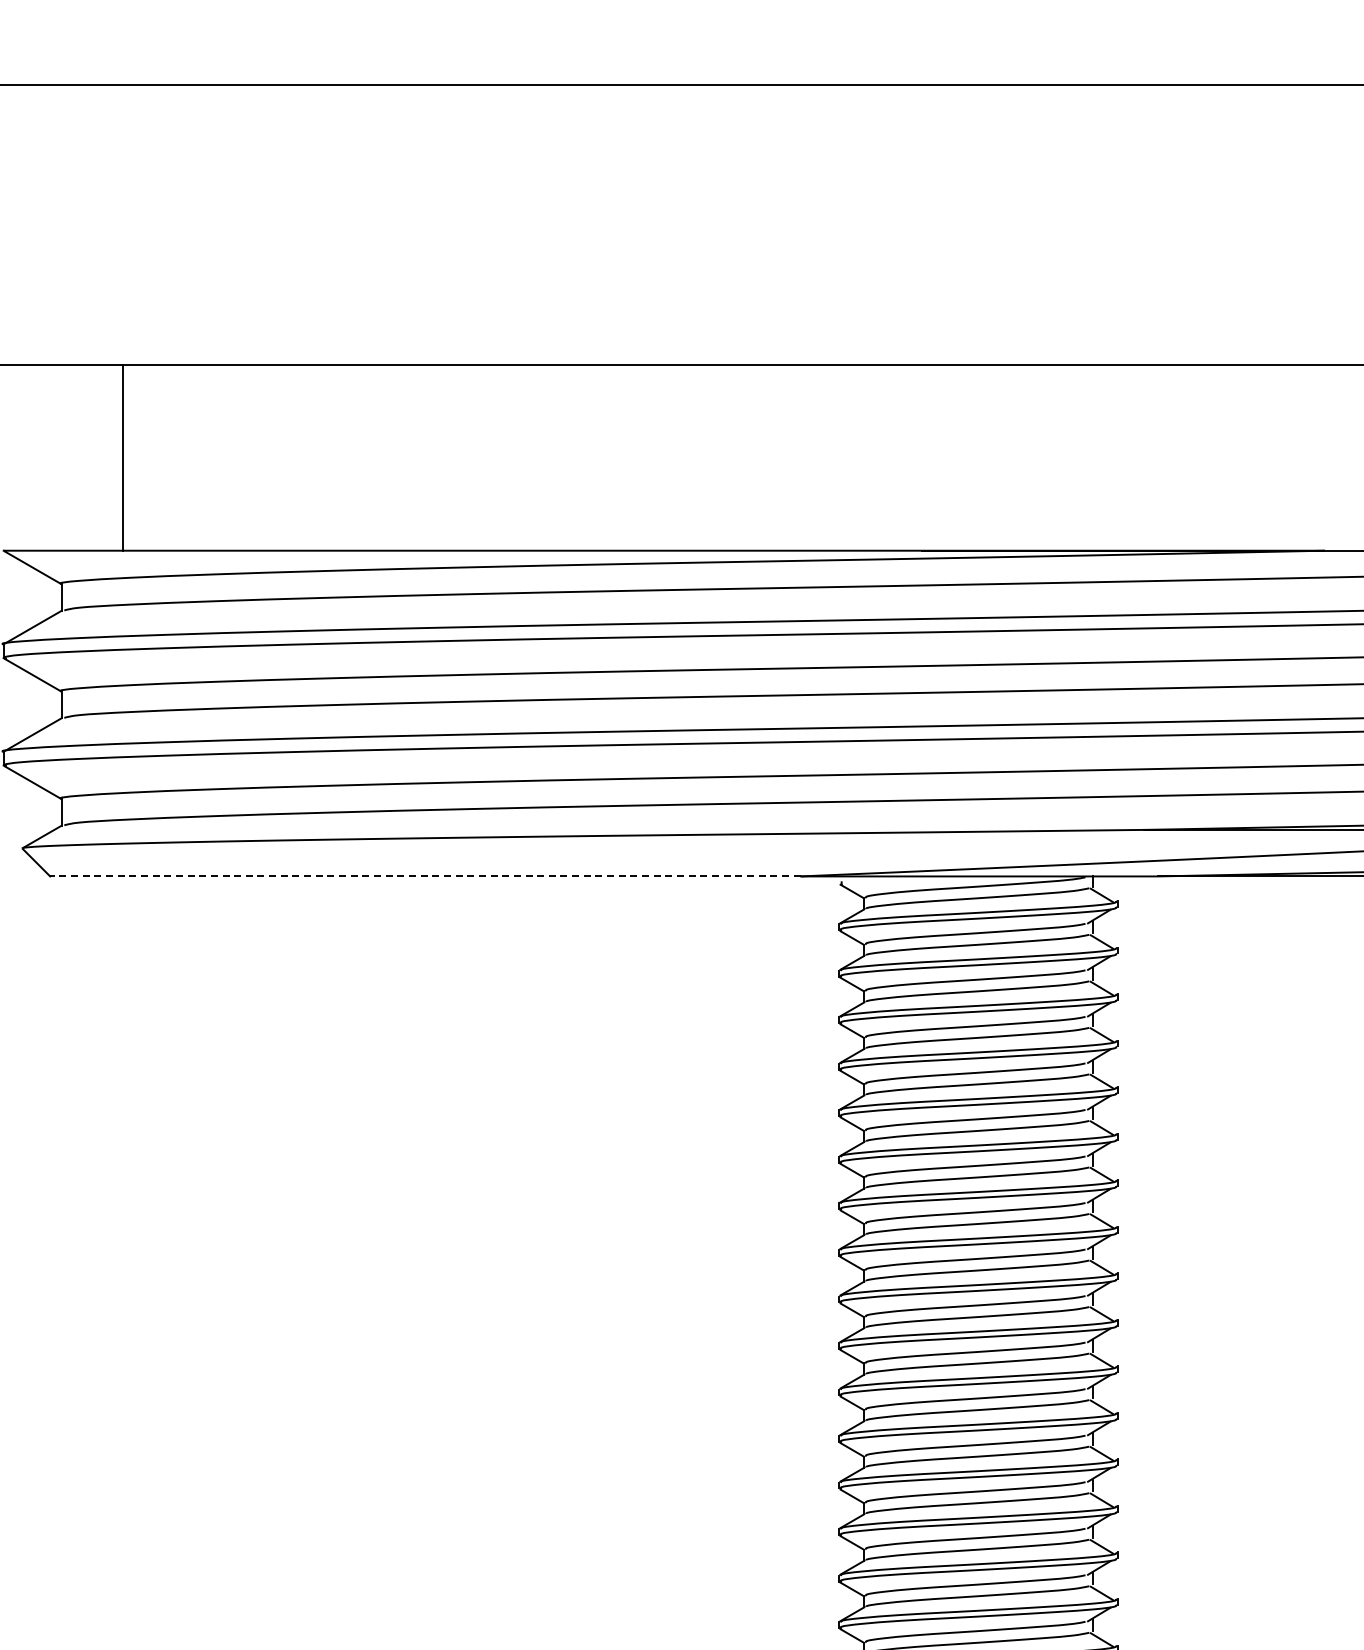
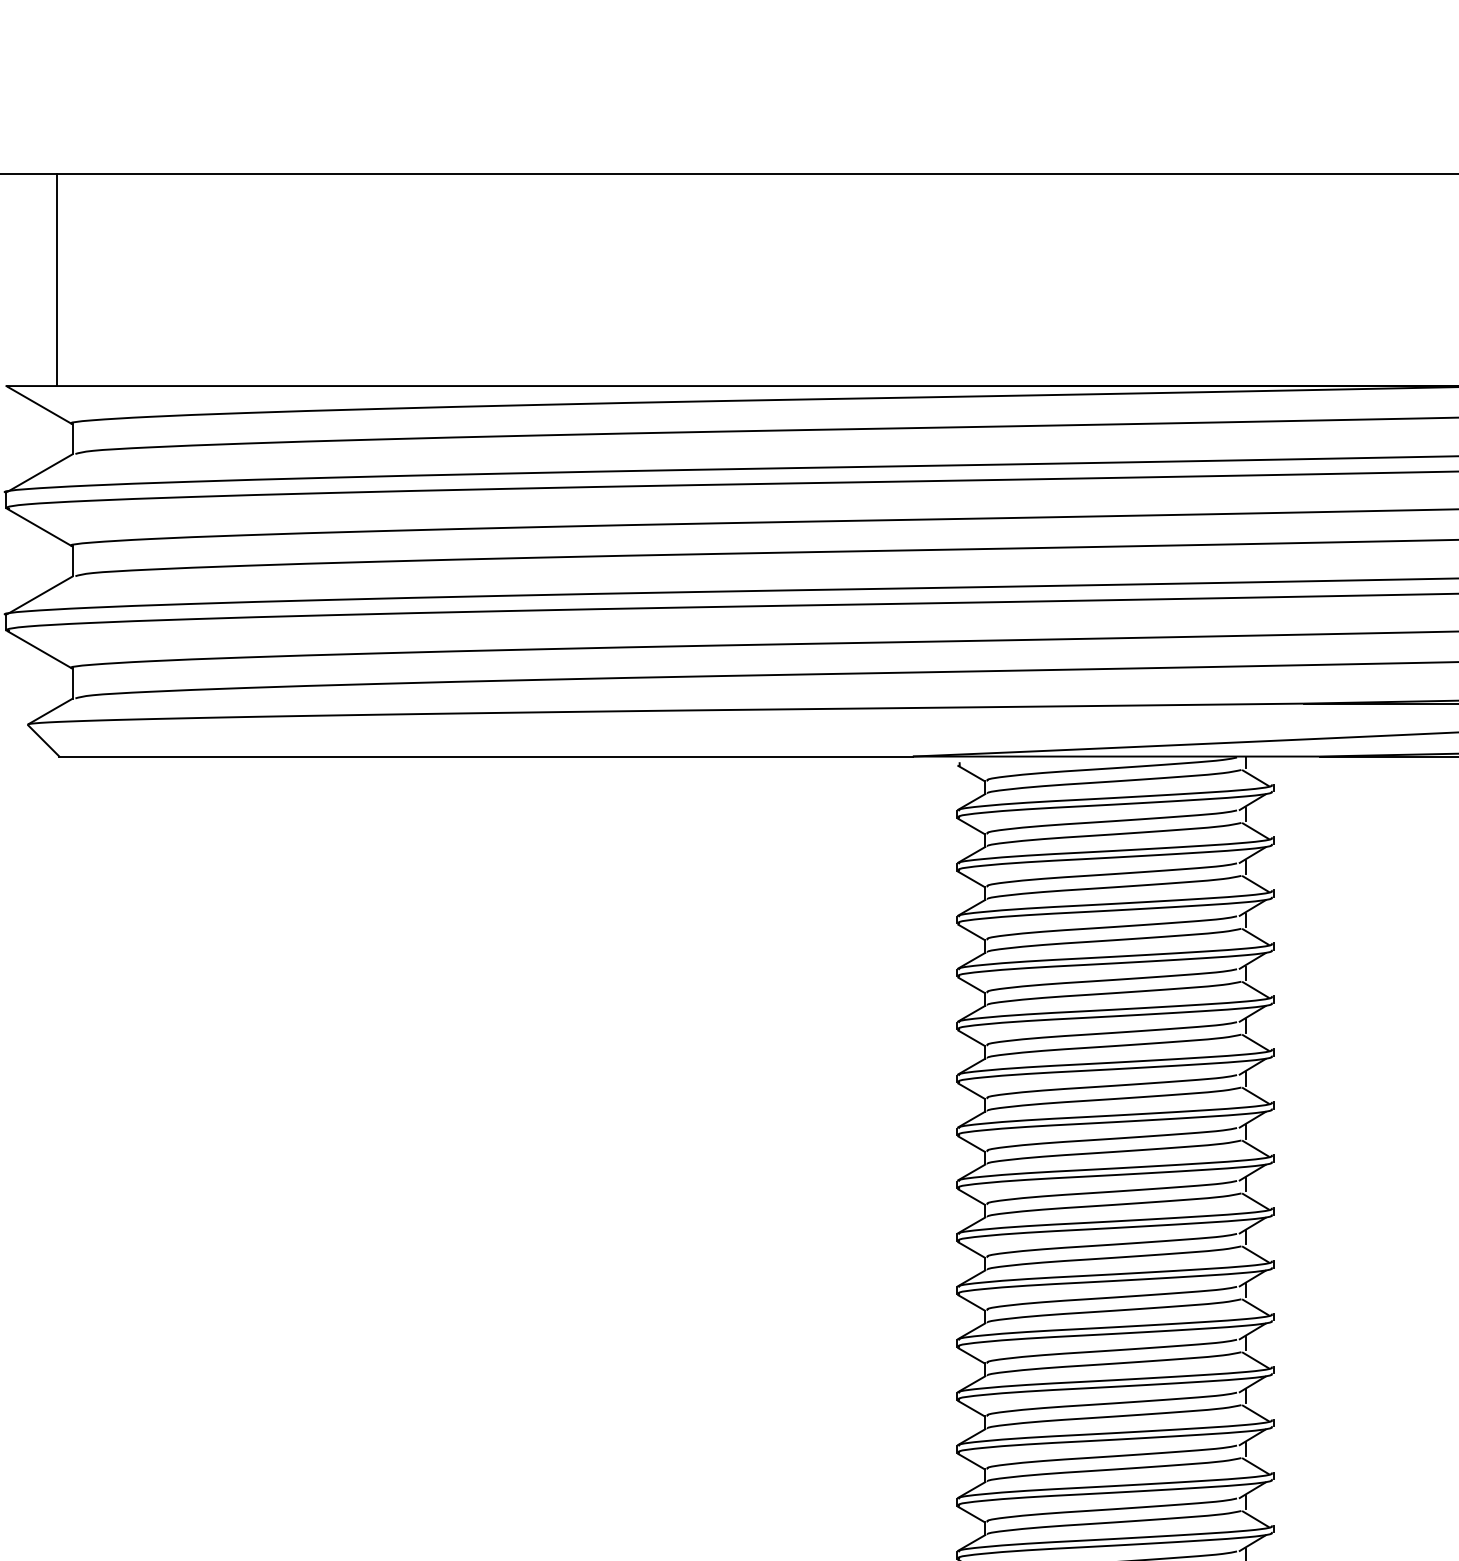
line: (123, 457) -> (57, 280), moved
line: (424, 876) -> (485, 756), dashed -> solid

